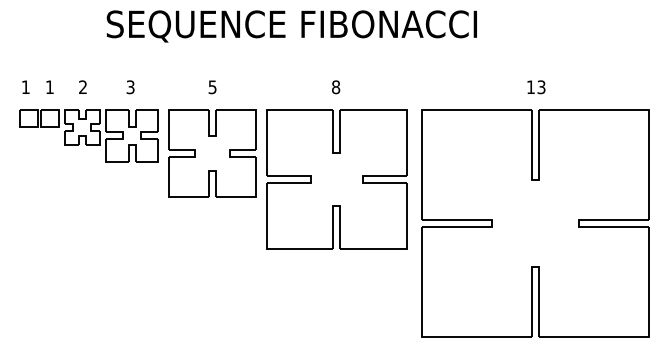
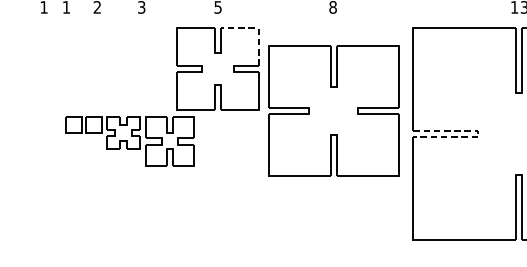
line: (256, 109) -> (258, 28), solid -> dashed
part: (88, 135) -> (129, 140), moved
part: (336, 179) -> (333, 111), moved
line: (491, 223) -> (477, 134), solid -> dashed

